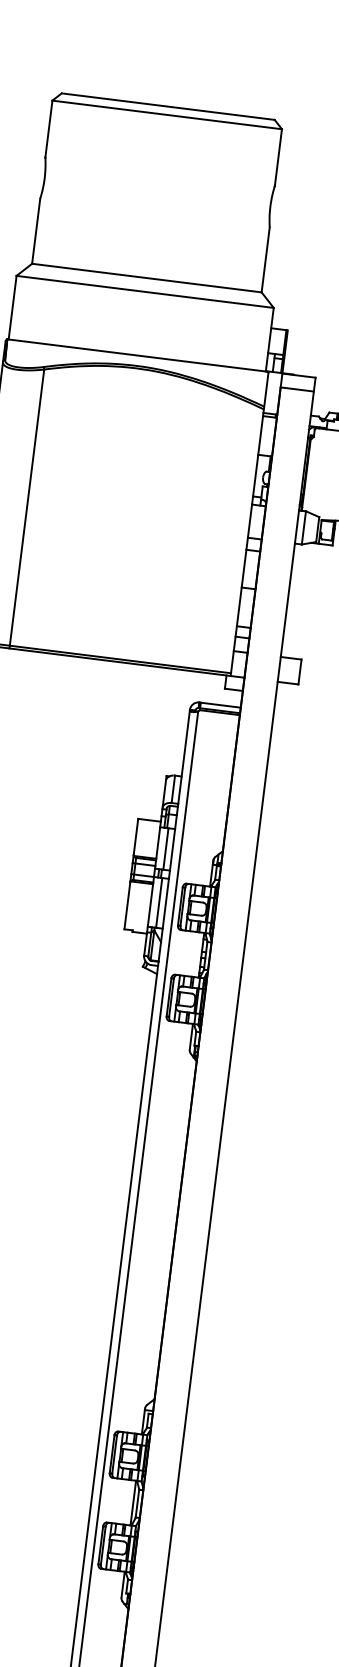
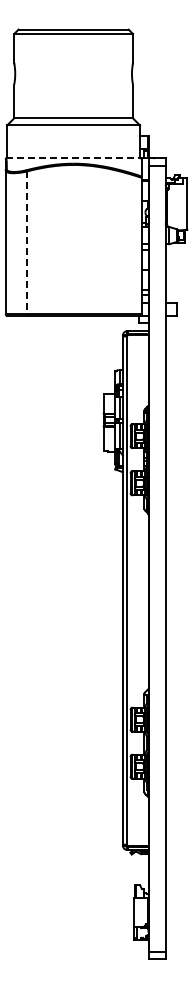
line: (138, 355) -> (74, 158), solid -> dashed
line: (27, 510) -> (27, 244), solid -> dashed

